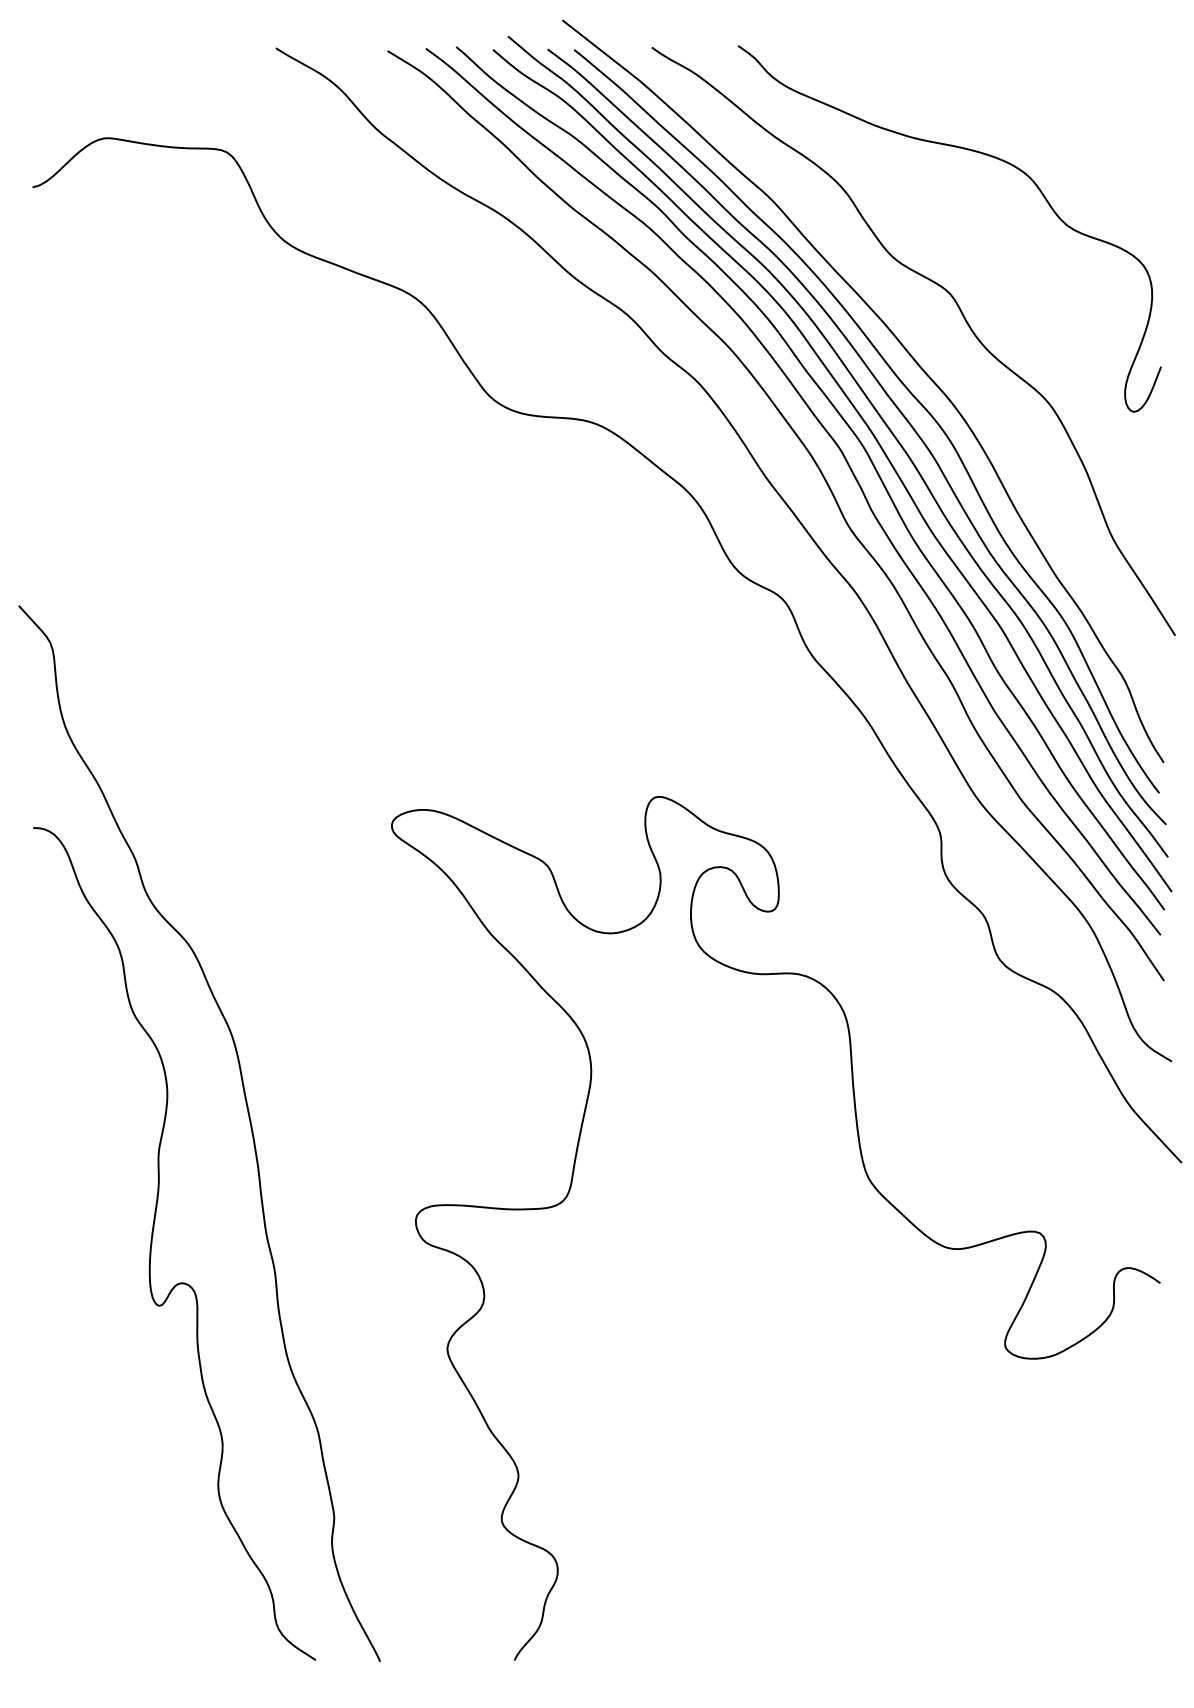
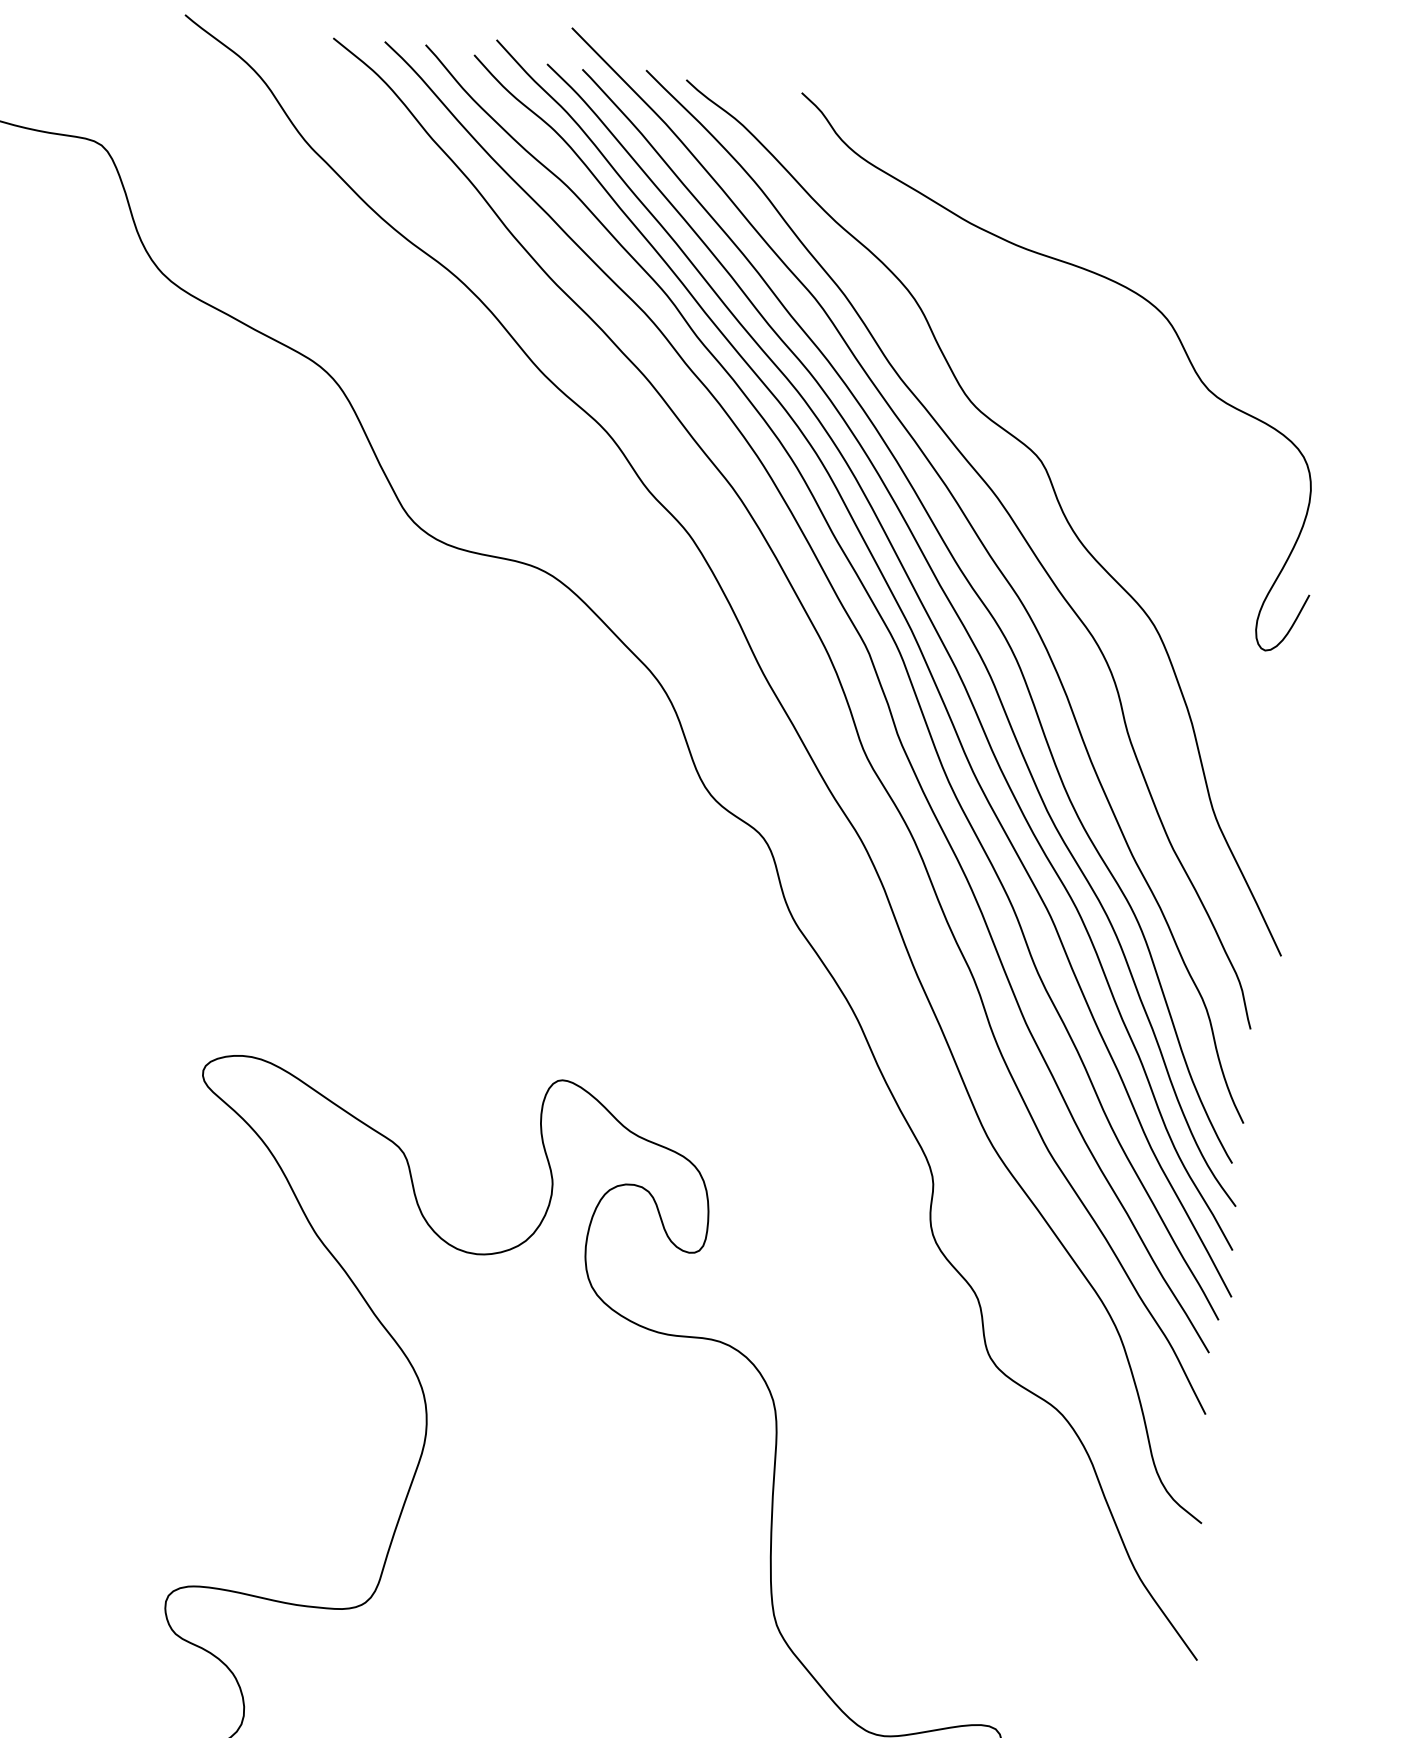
curve: (926, 332) -> (1002, 508), added

